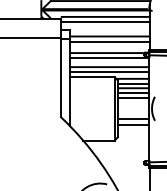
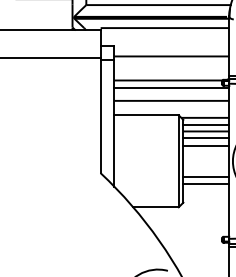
line: (104, 22) -> (164, 36), removed
line: (109, 41) -> (171, 63), removed
line: (109, 72) -> (171, 108), removed

